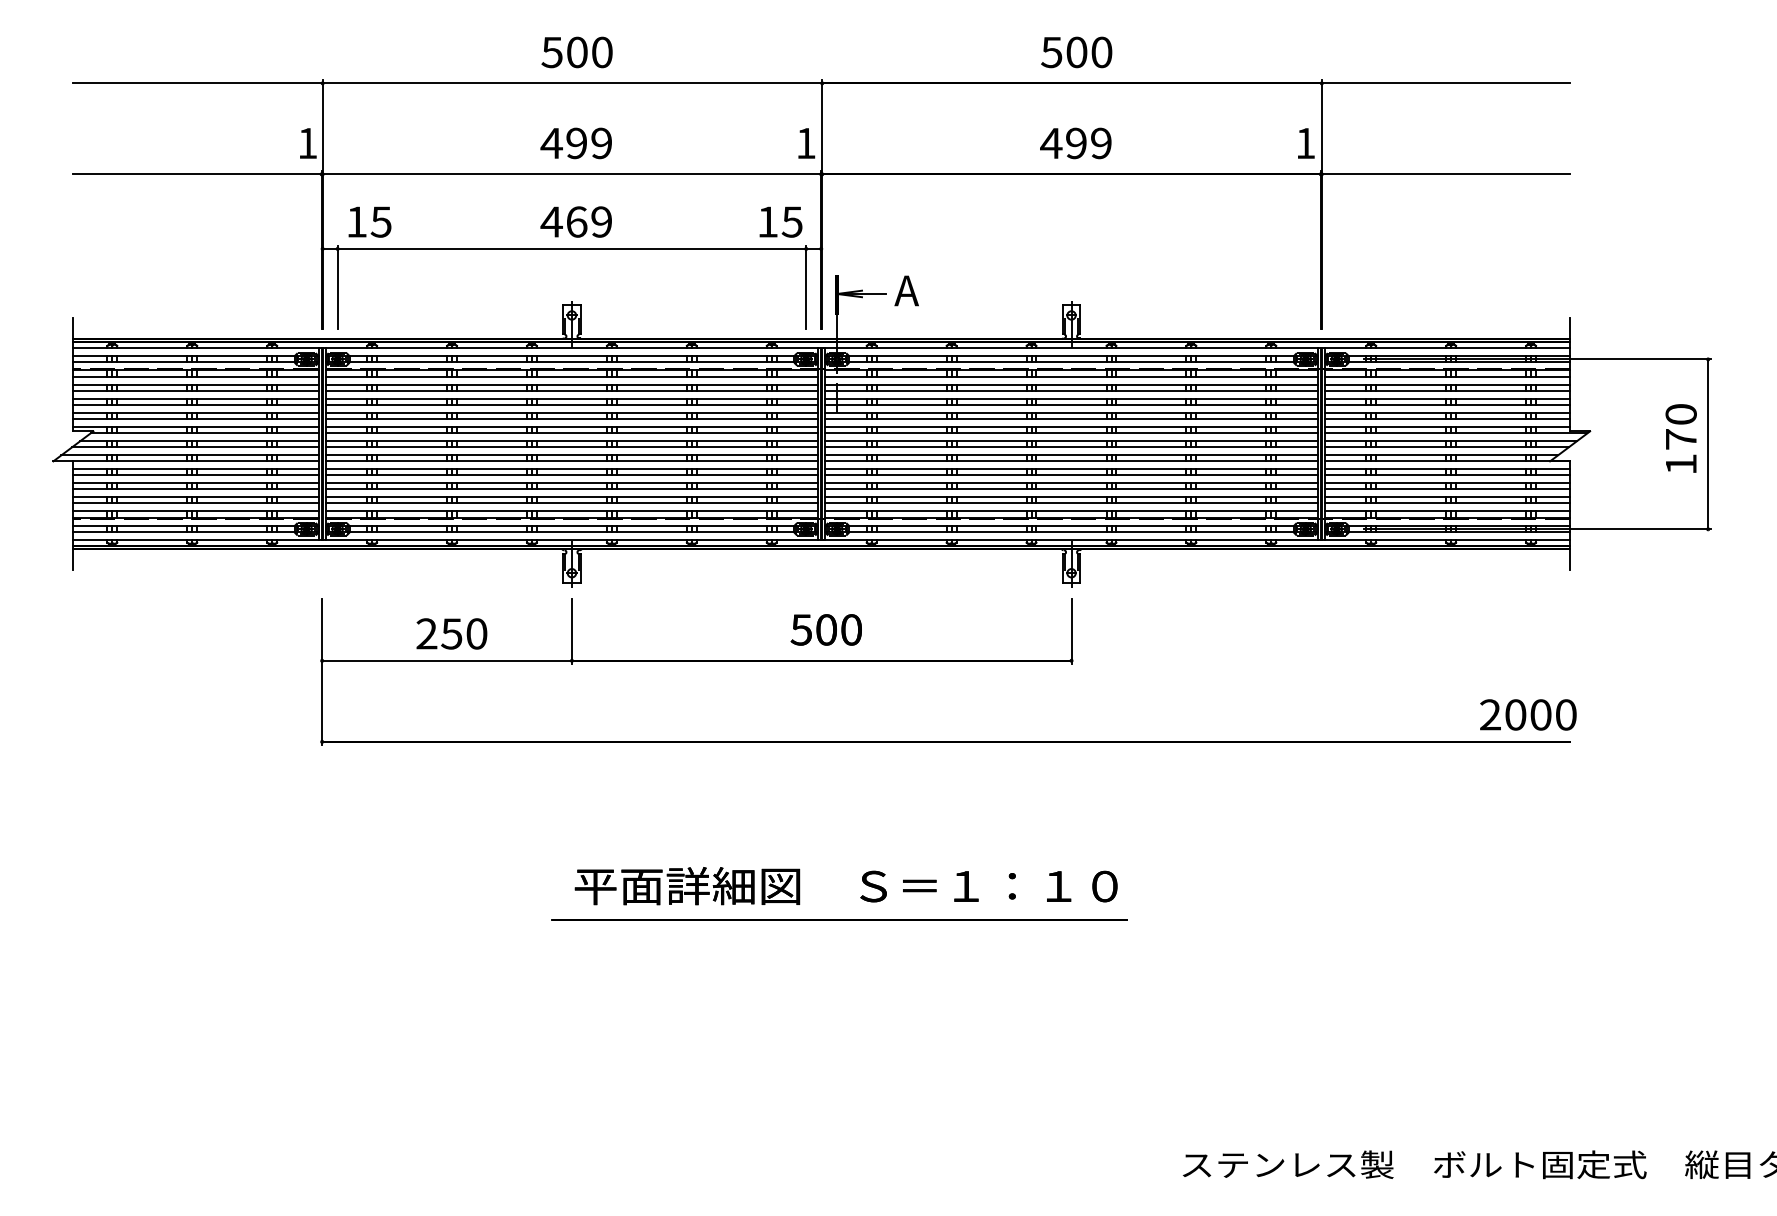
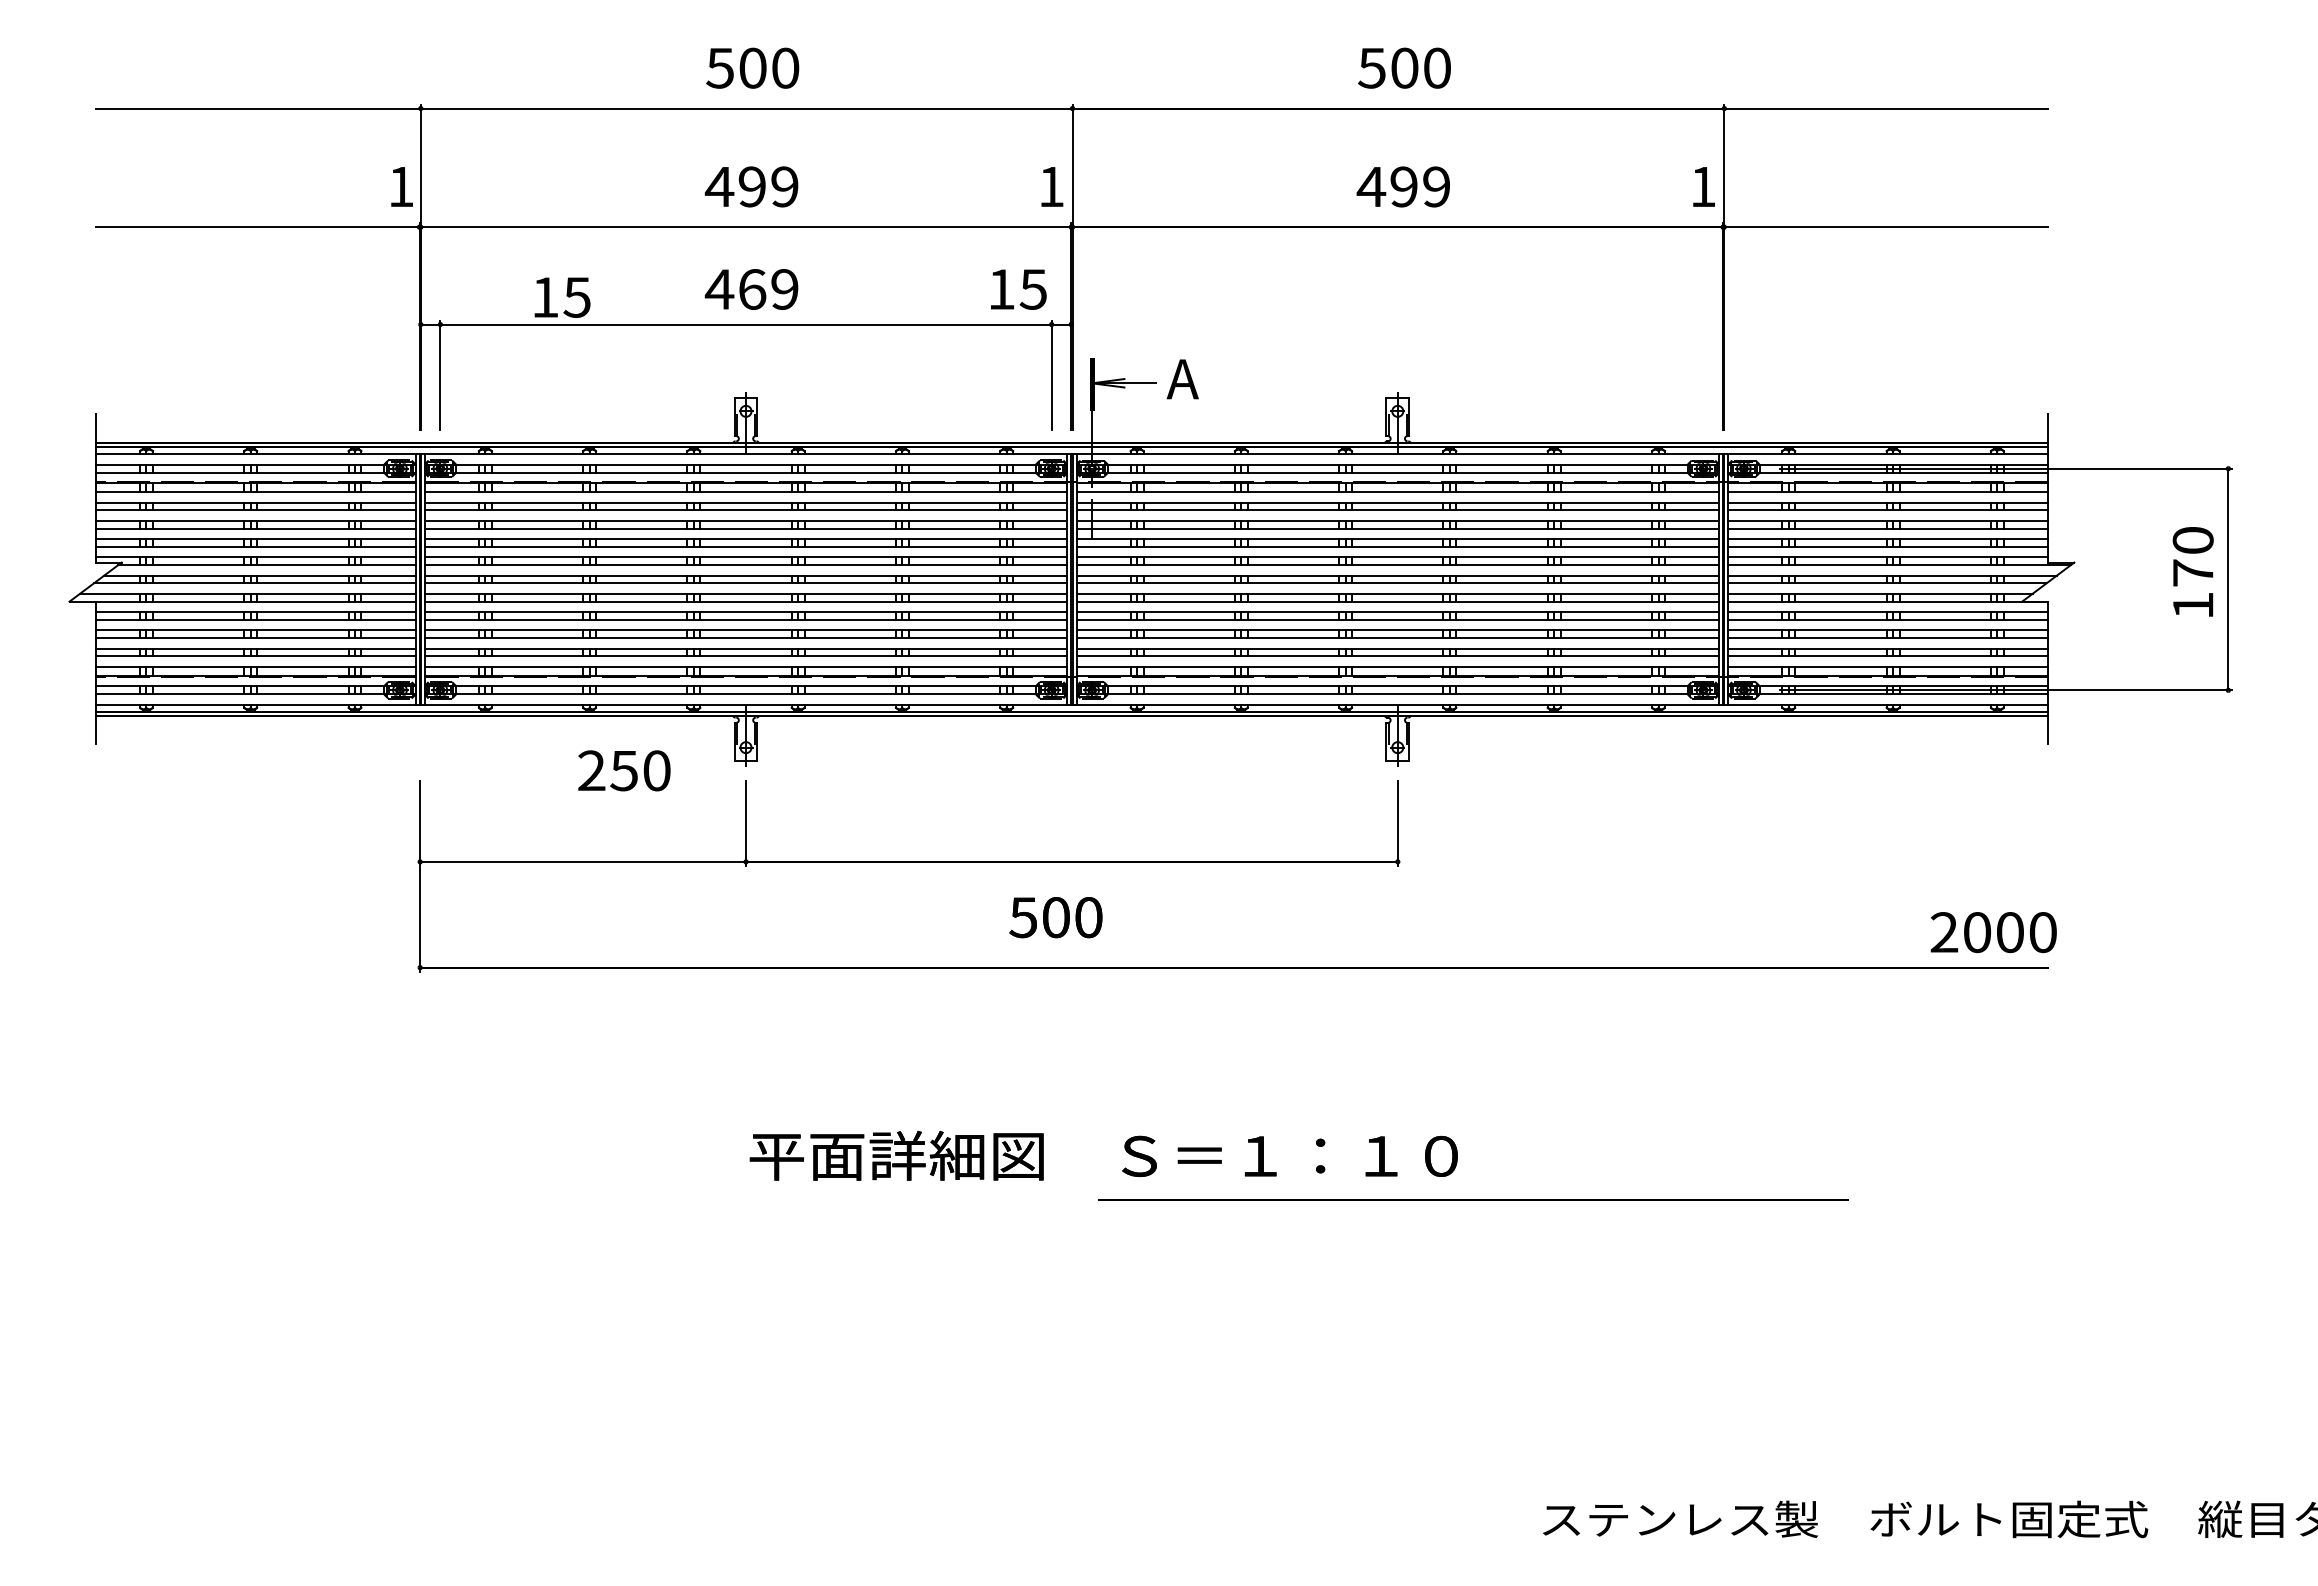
text: (369, 222) -> (562, 297), moved
text: (826, 629) -> (1055, 917), moved
text: (451, 633) -> (624, 770), moved
line: (839, 919) -> (1473, 1199), moved

